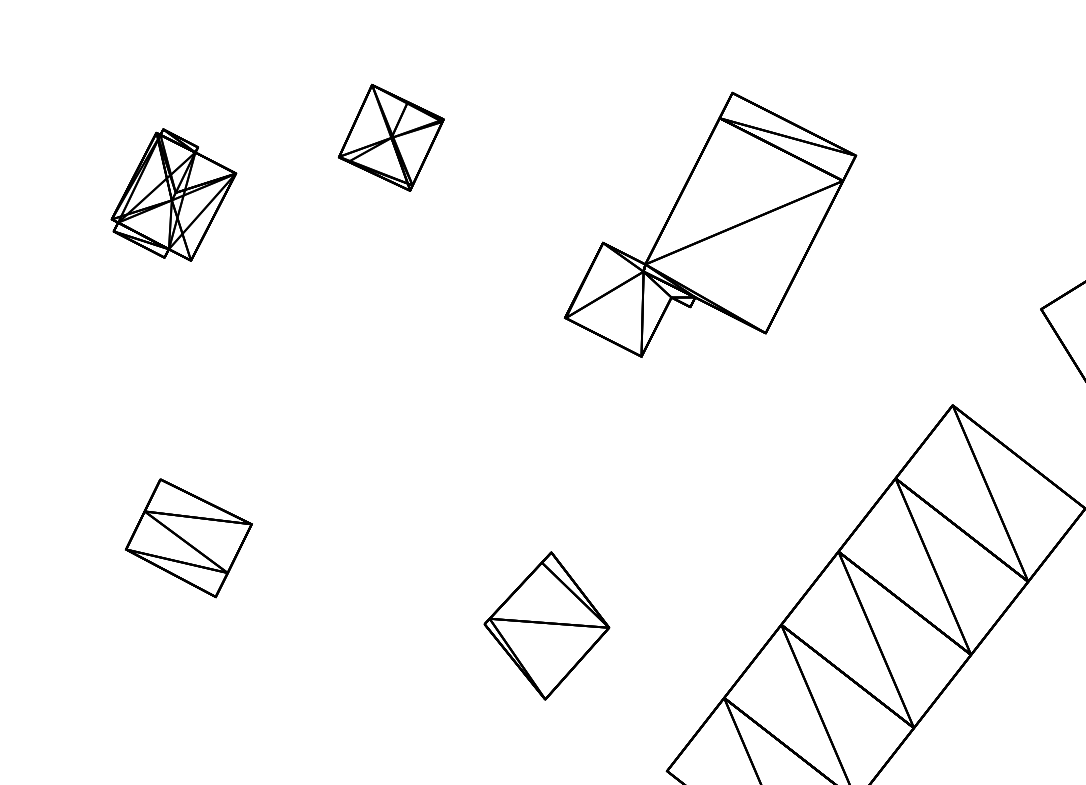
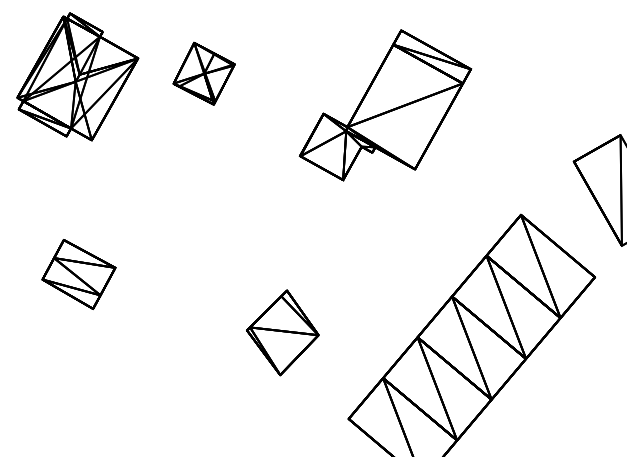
part: (390, 137) -> (203, 73), moved
part: (173, 194) -> (77, 76), size x1.67

